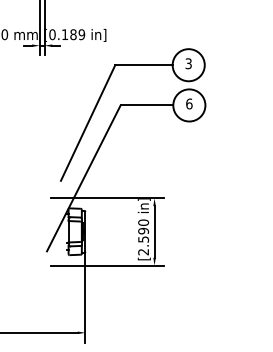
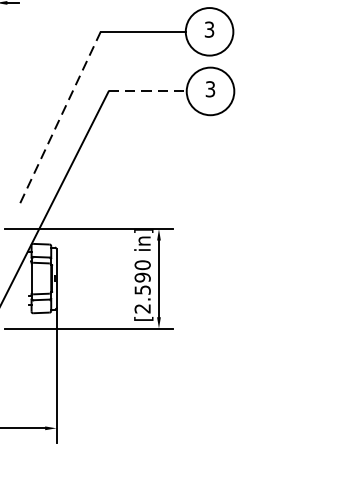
text: (189, 103) -> (210, 88), 6 -> 3
line: (147, 105) -> (148, 91), solid -> dashed
line: (88, 123) -> (61, 118), solid -> dashed

